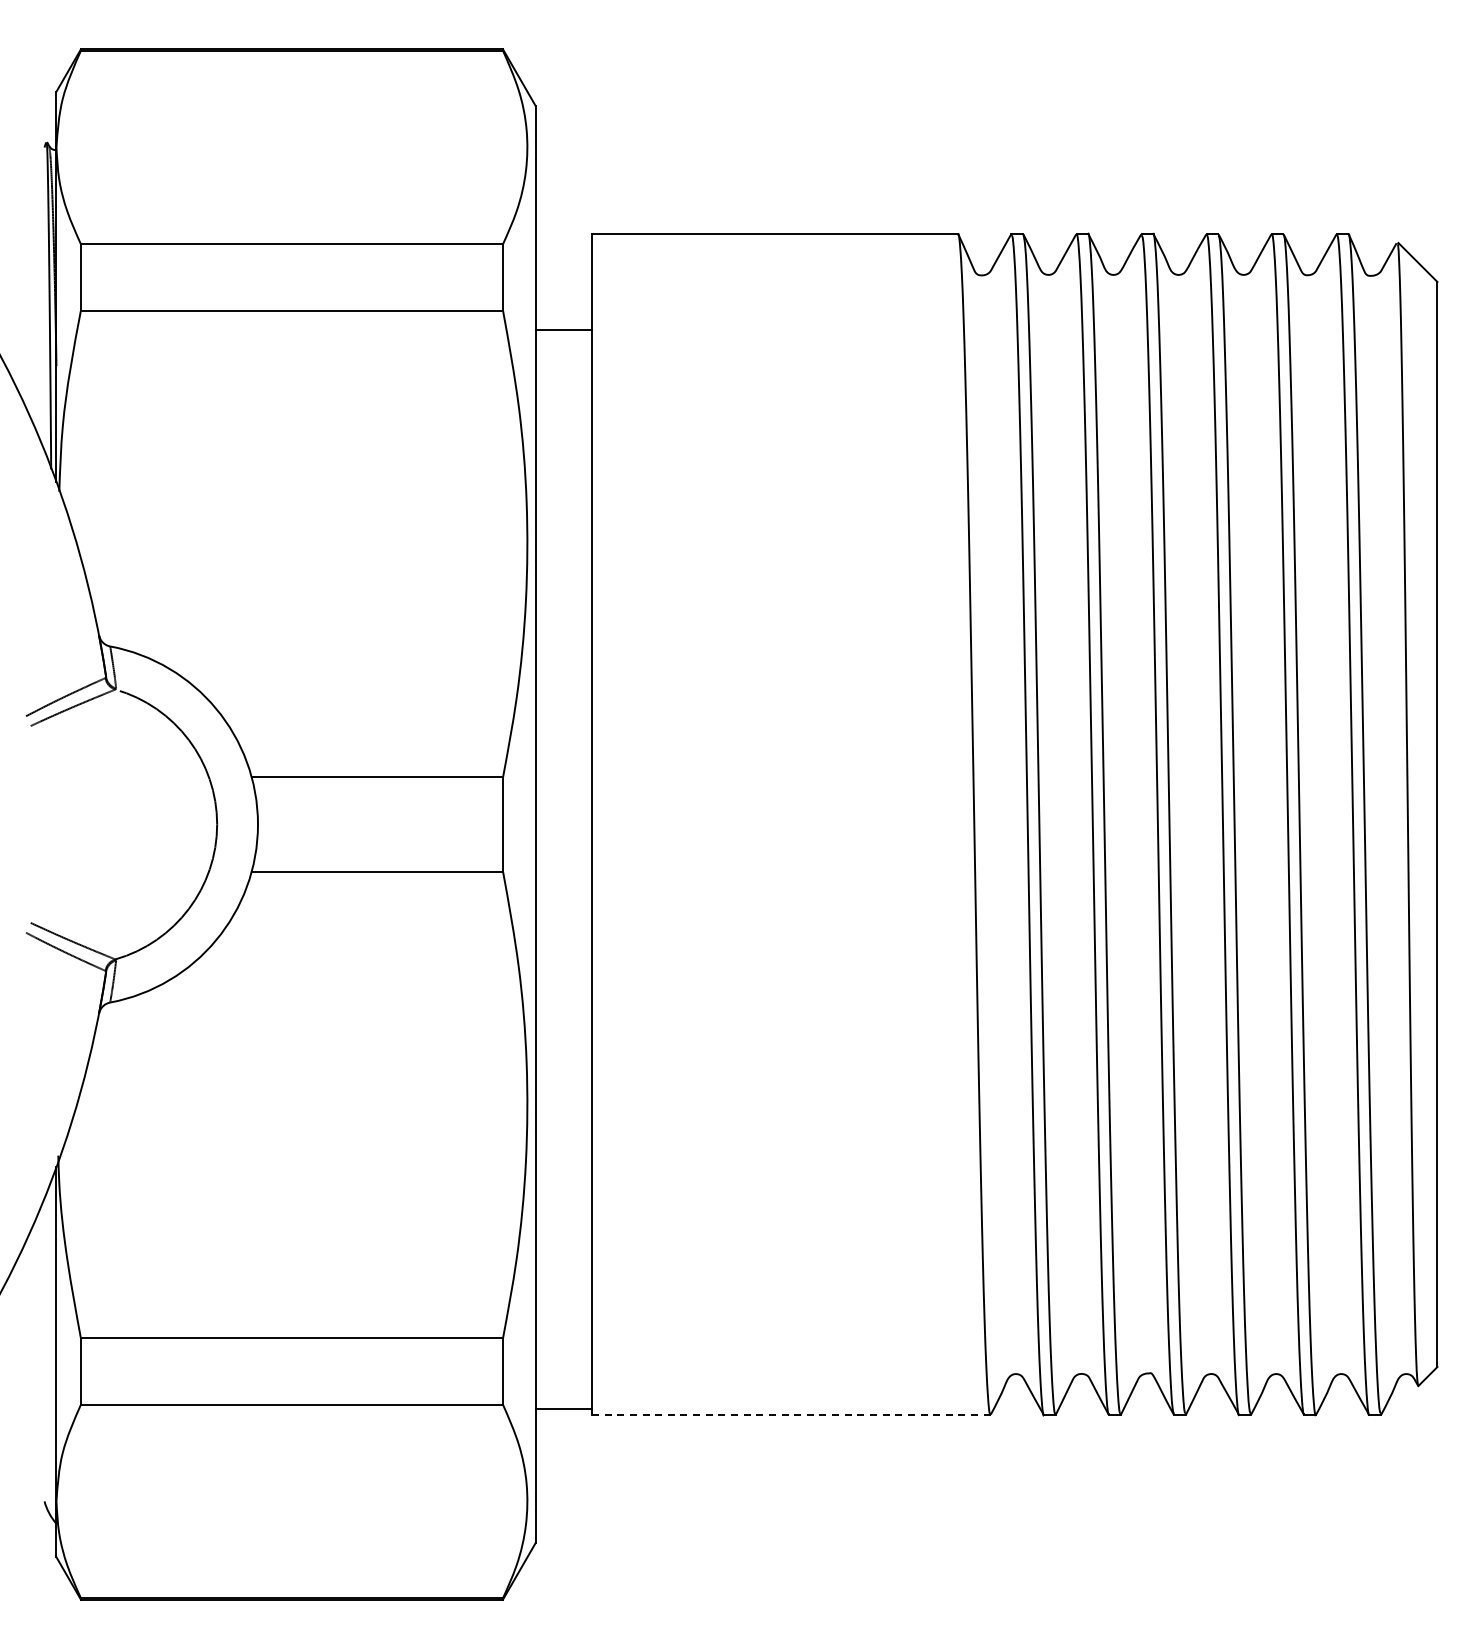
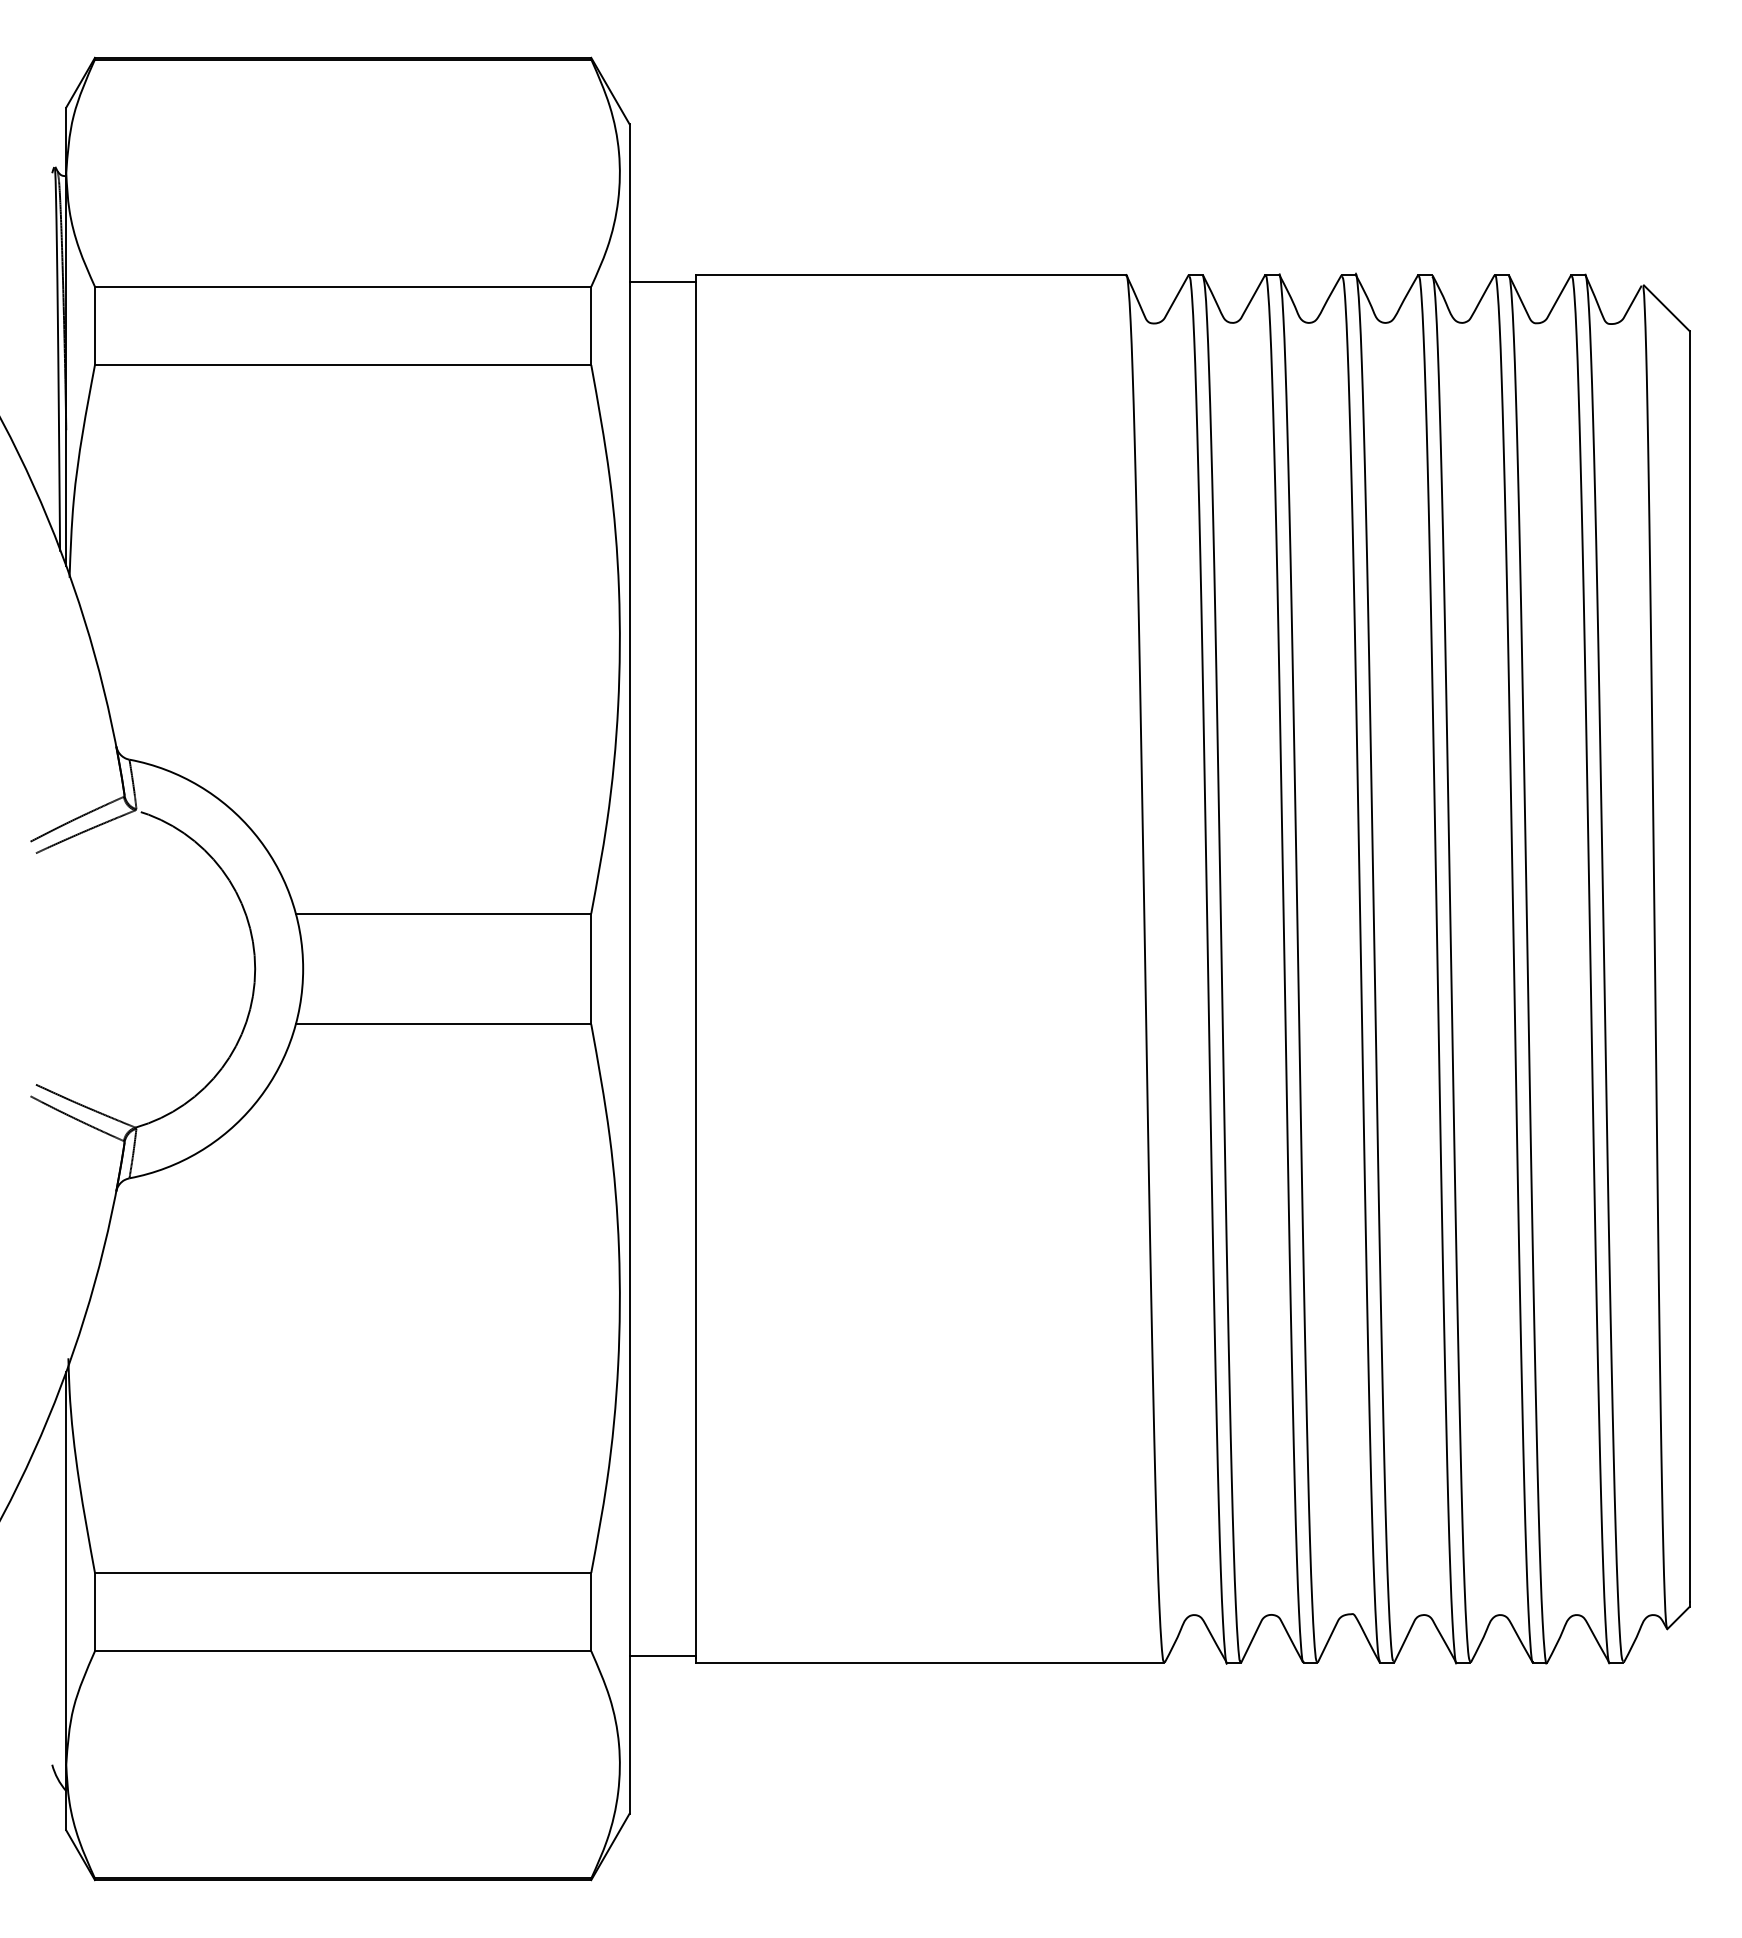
line: (563, 329) -> (662, 281), moved
line: (791, 1414) -> (930, 1662), dashed -> solid

